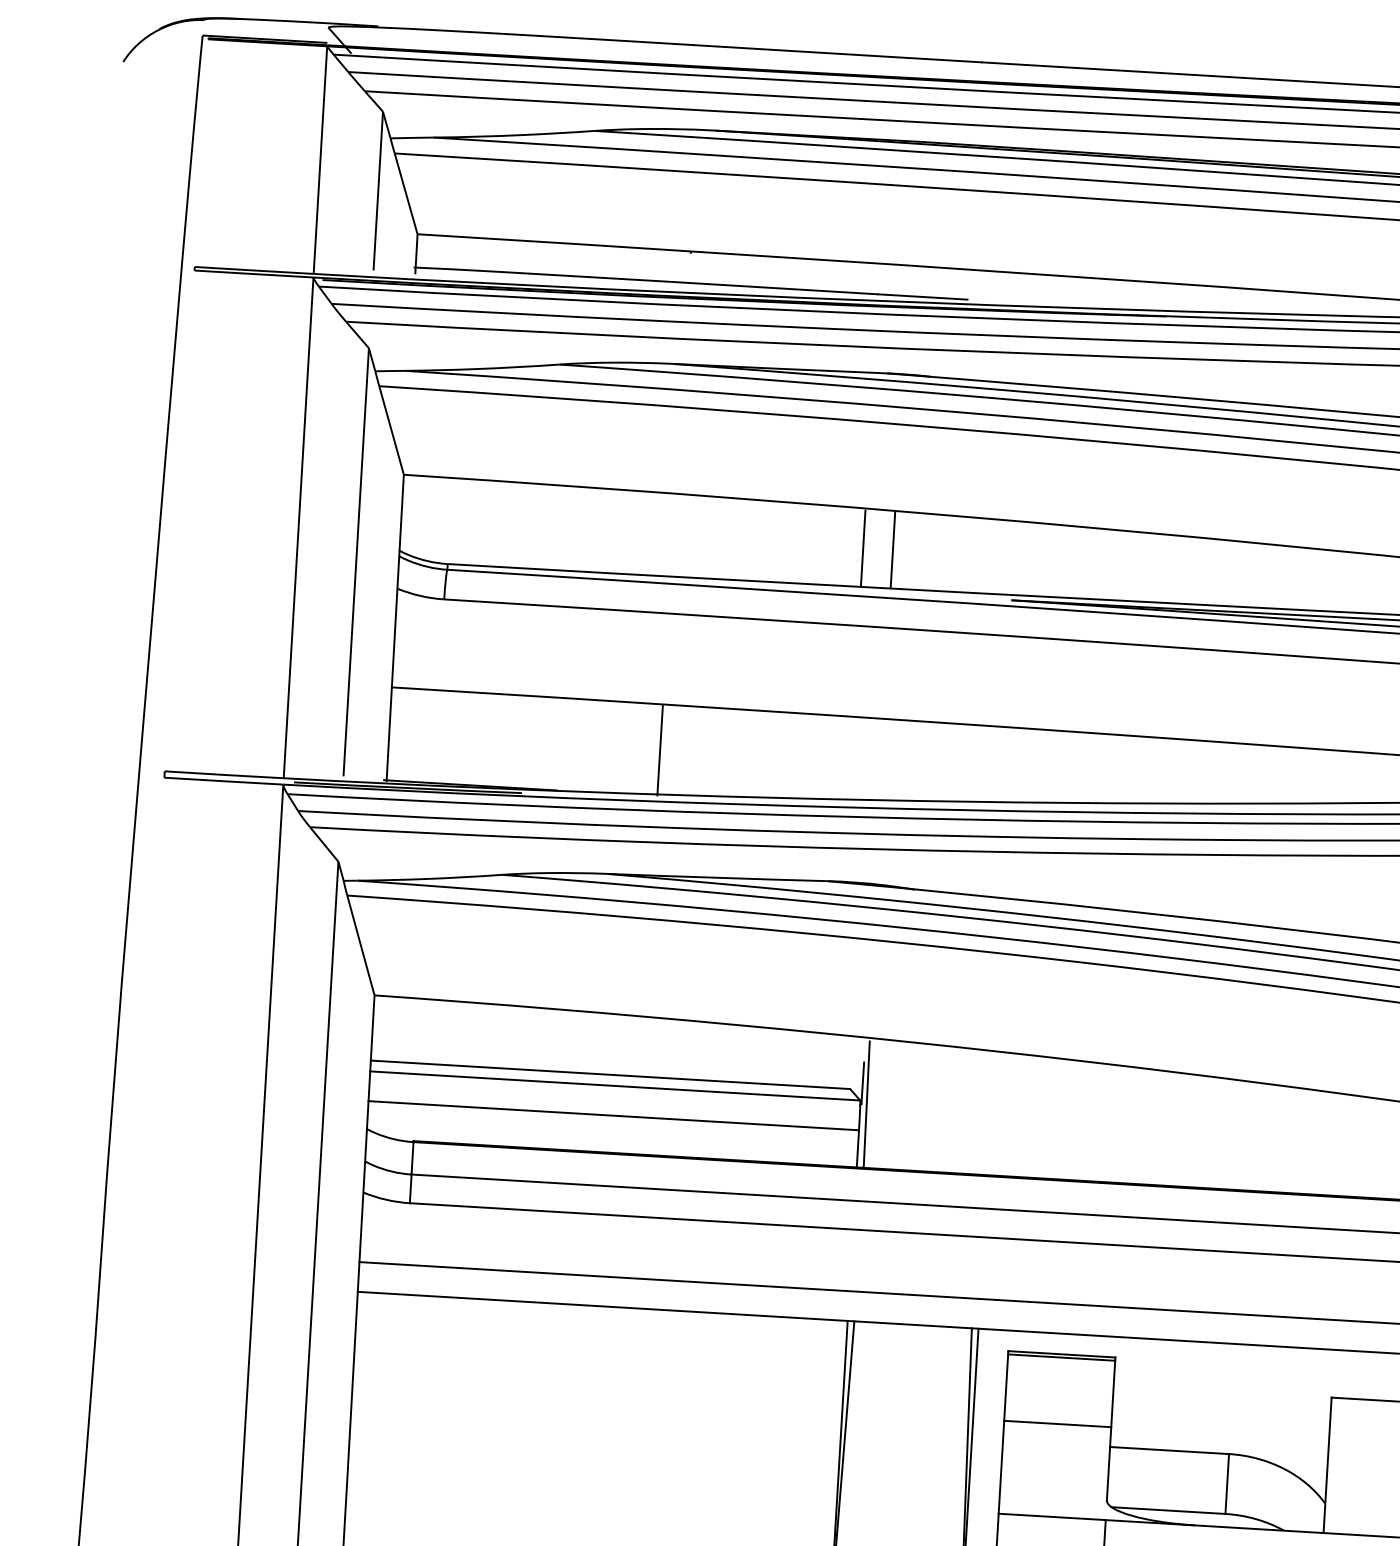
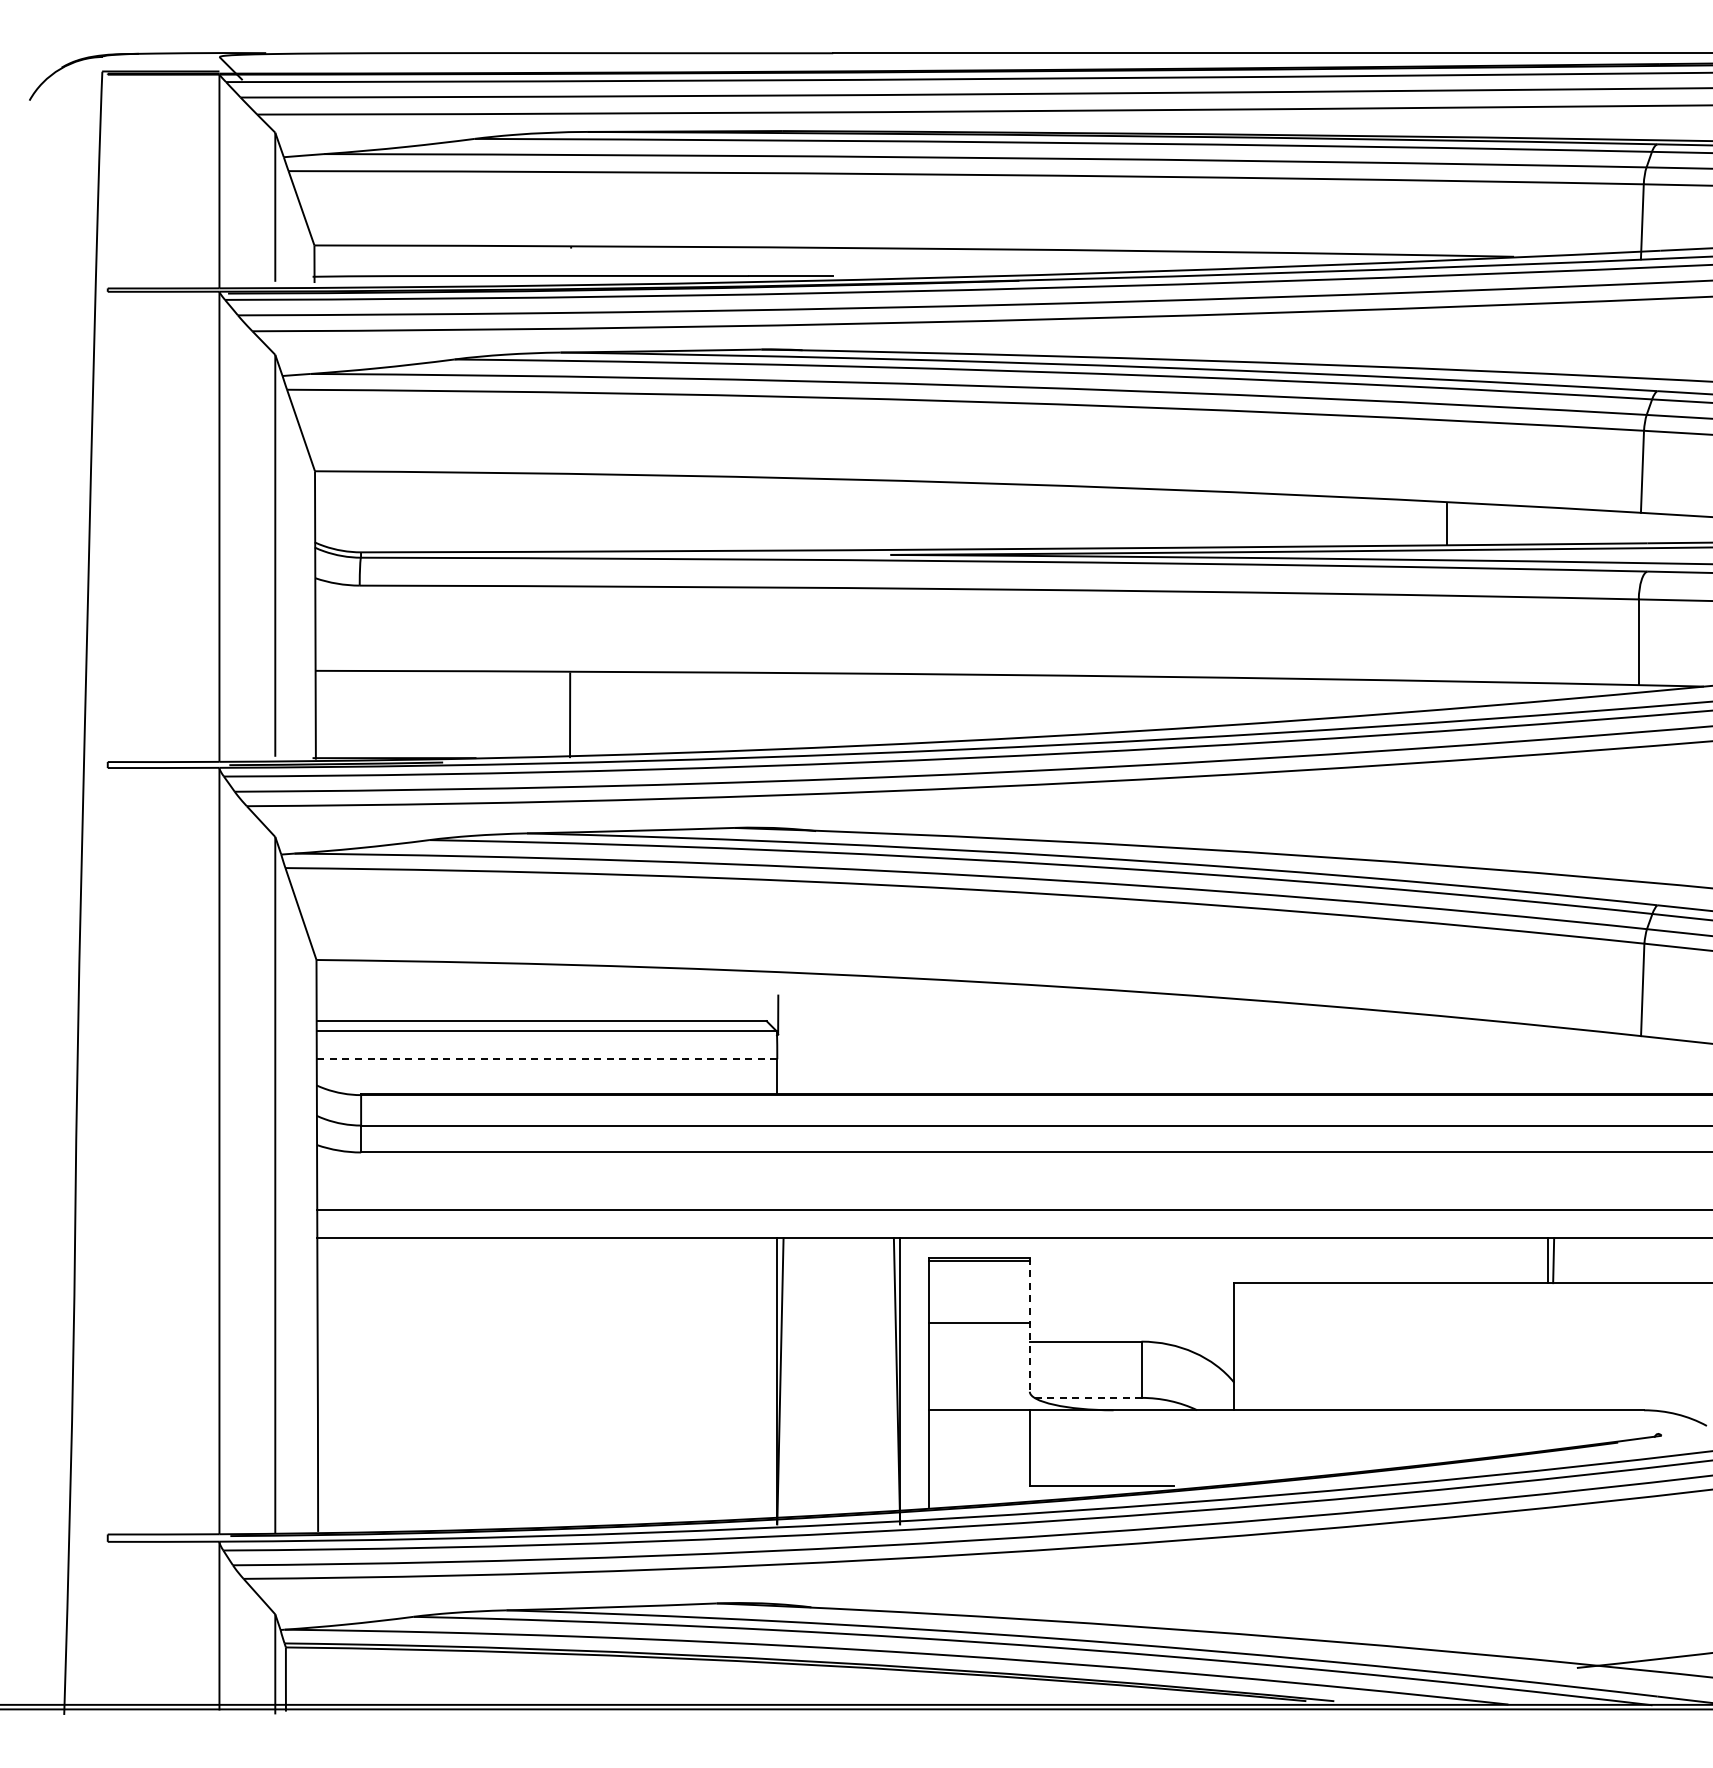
line: (862, 548) -> (748, 514), removed
line: (892, 550) -> (776, 514), removed
line: (866, 1104) -> (782, 1034), removed
line: (613, 1115) -> (546, 1059), solid -> dashed
line: (1110, 1429) -> (1029, 1325), solid -> dashed
line: (1169, 1510) -> (1088, 1397), solid -> dashed

